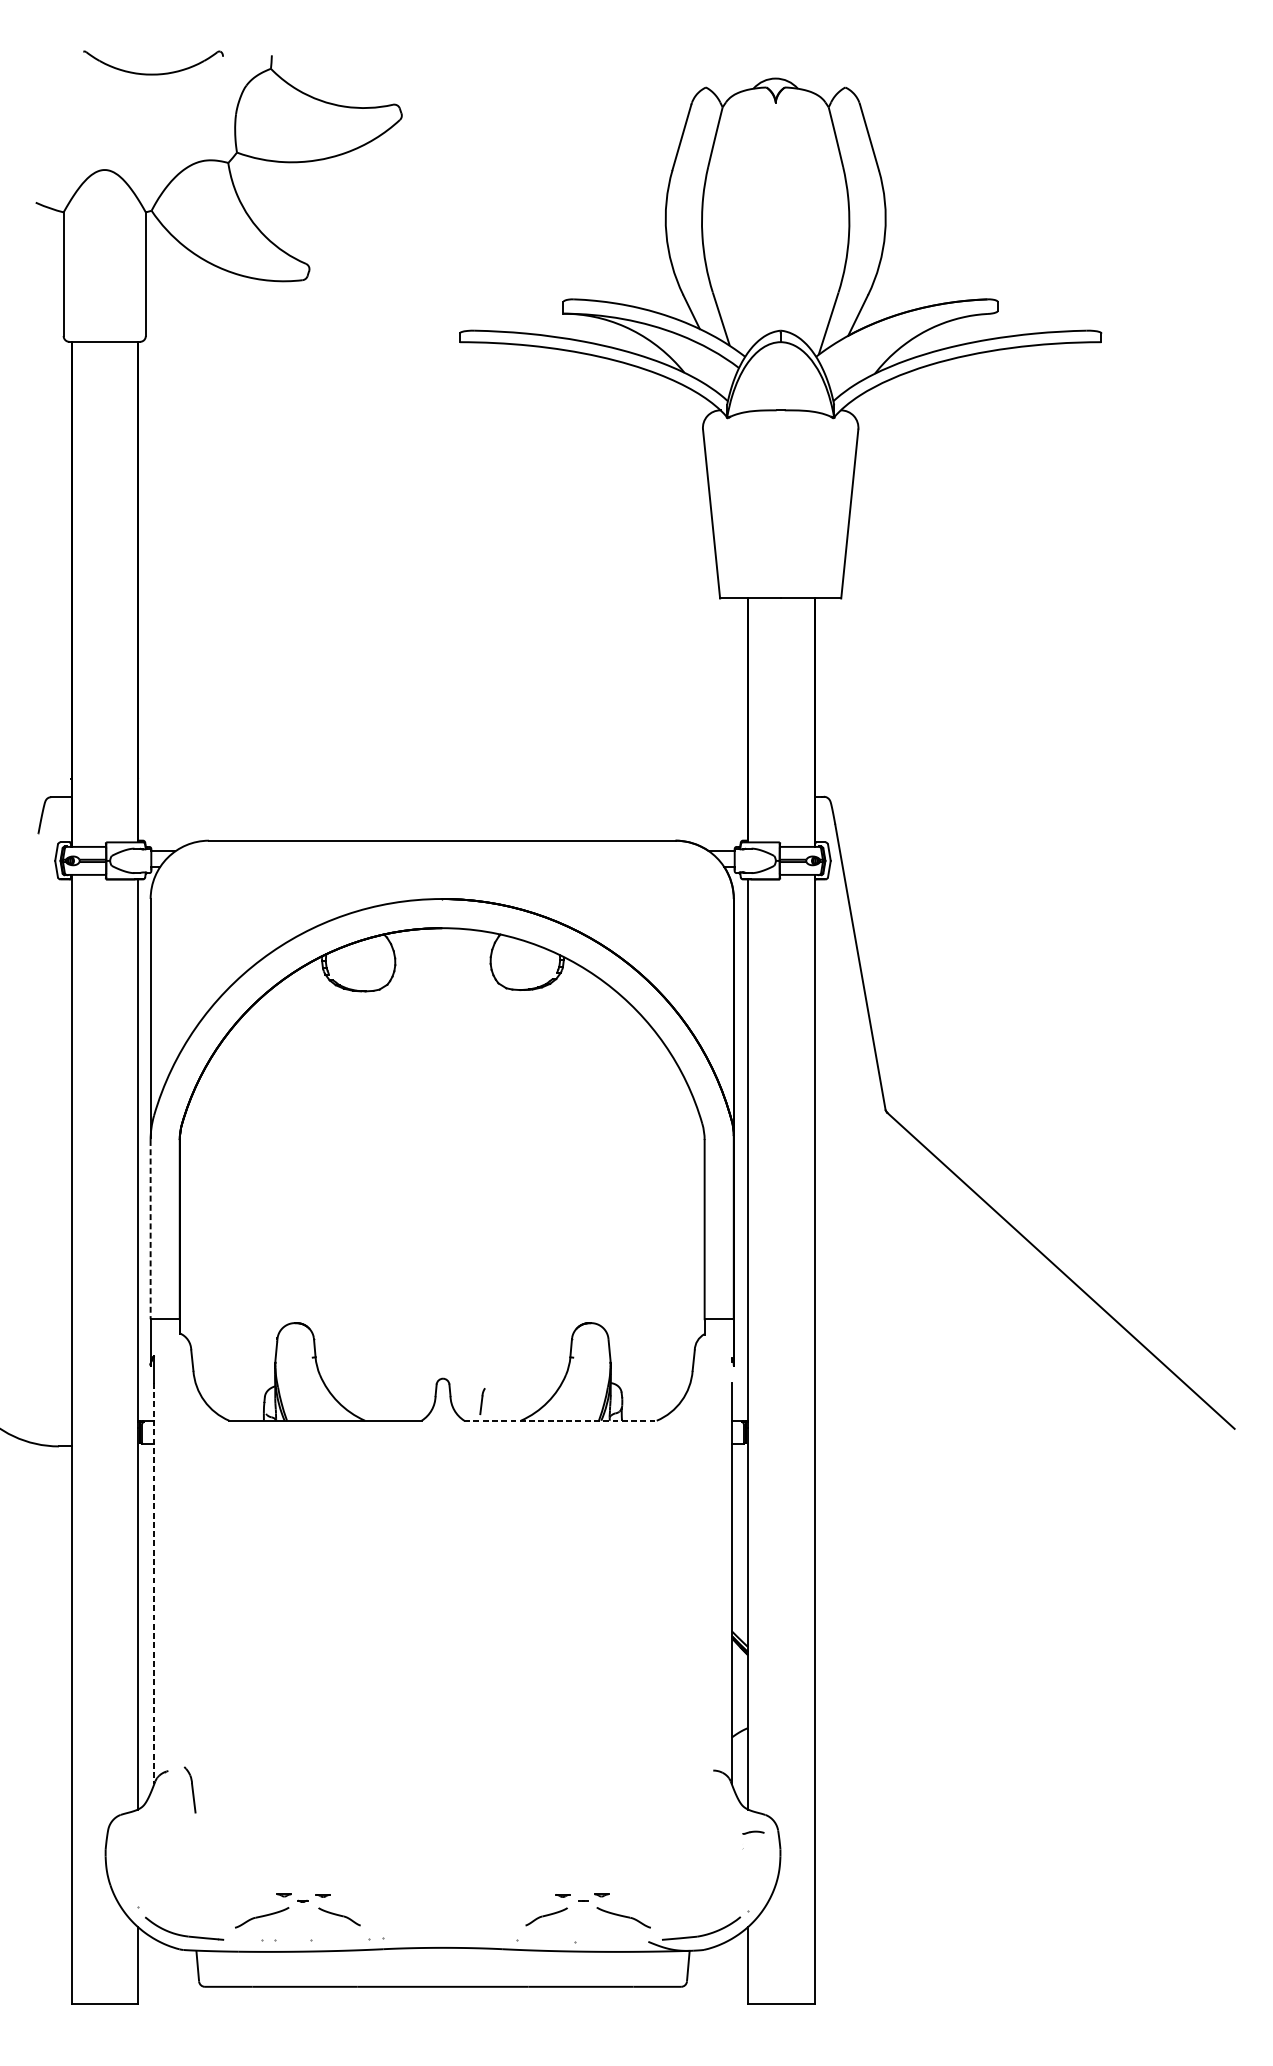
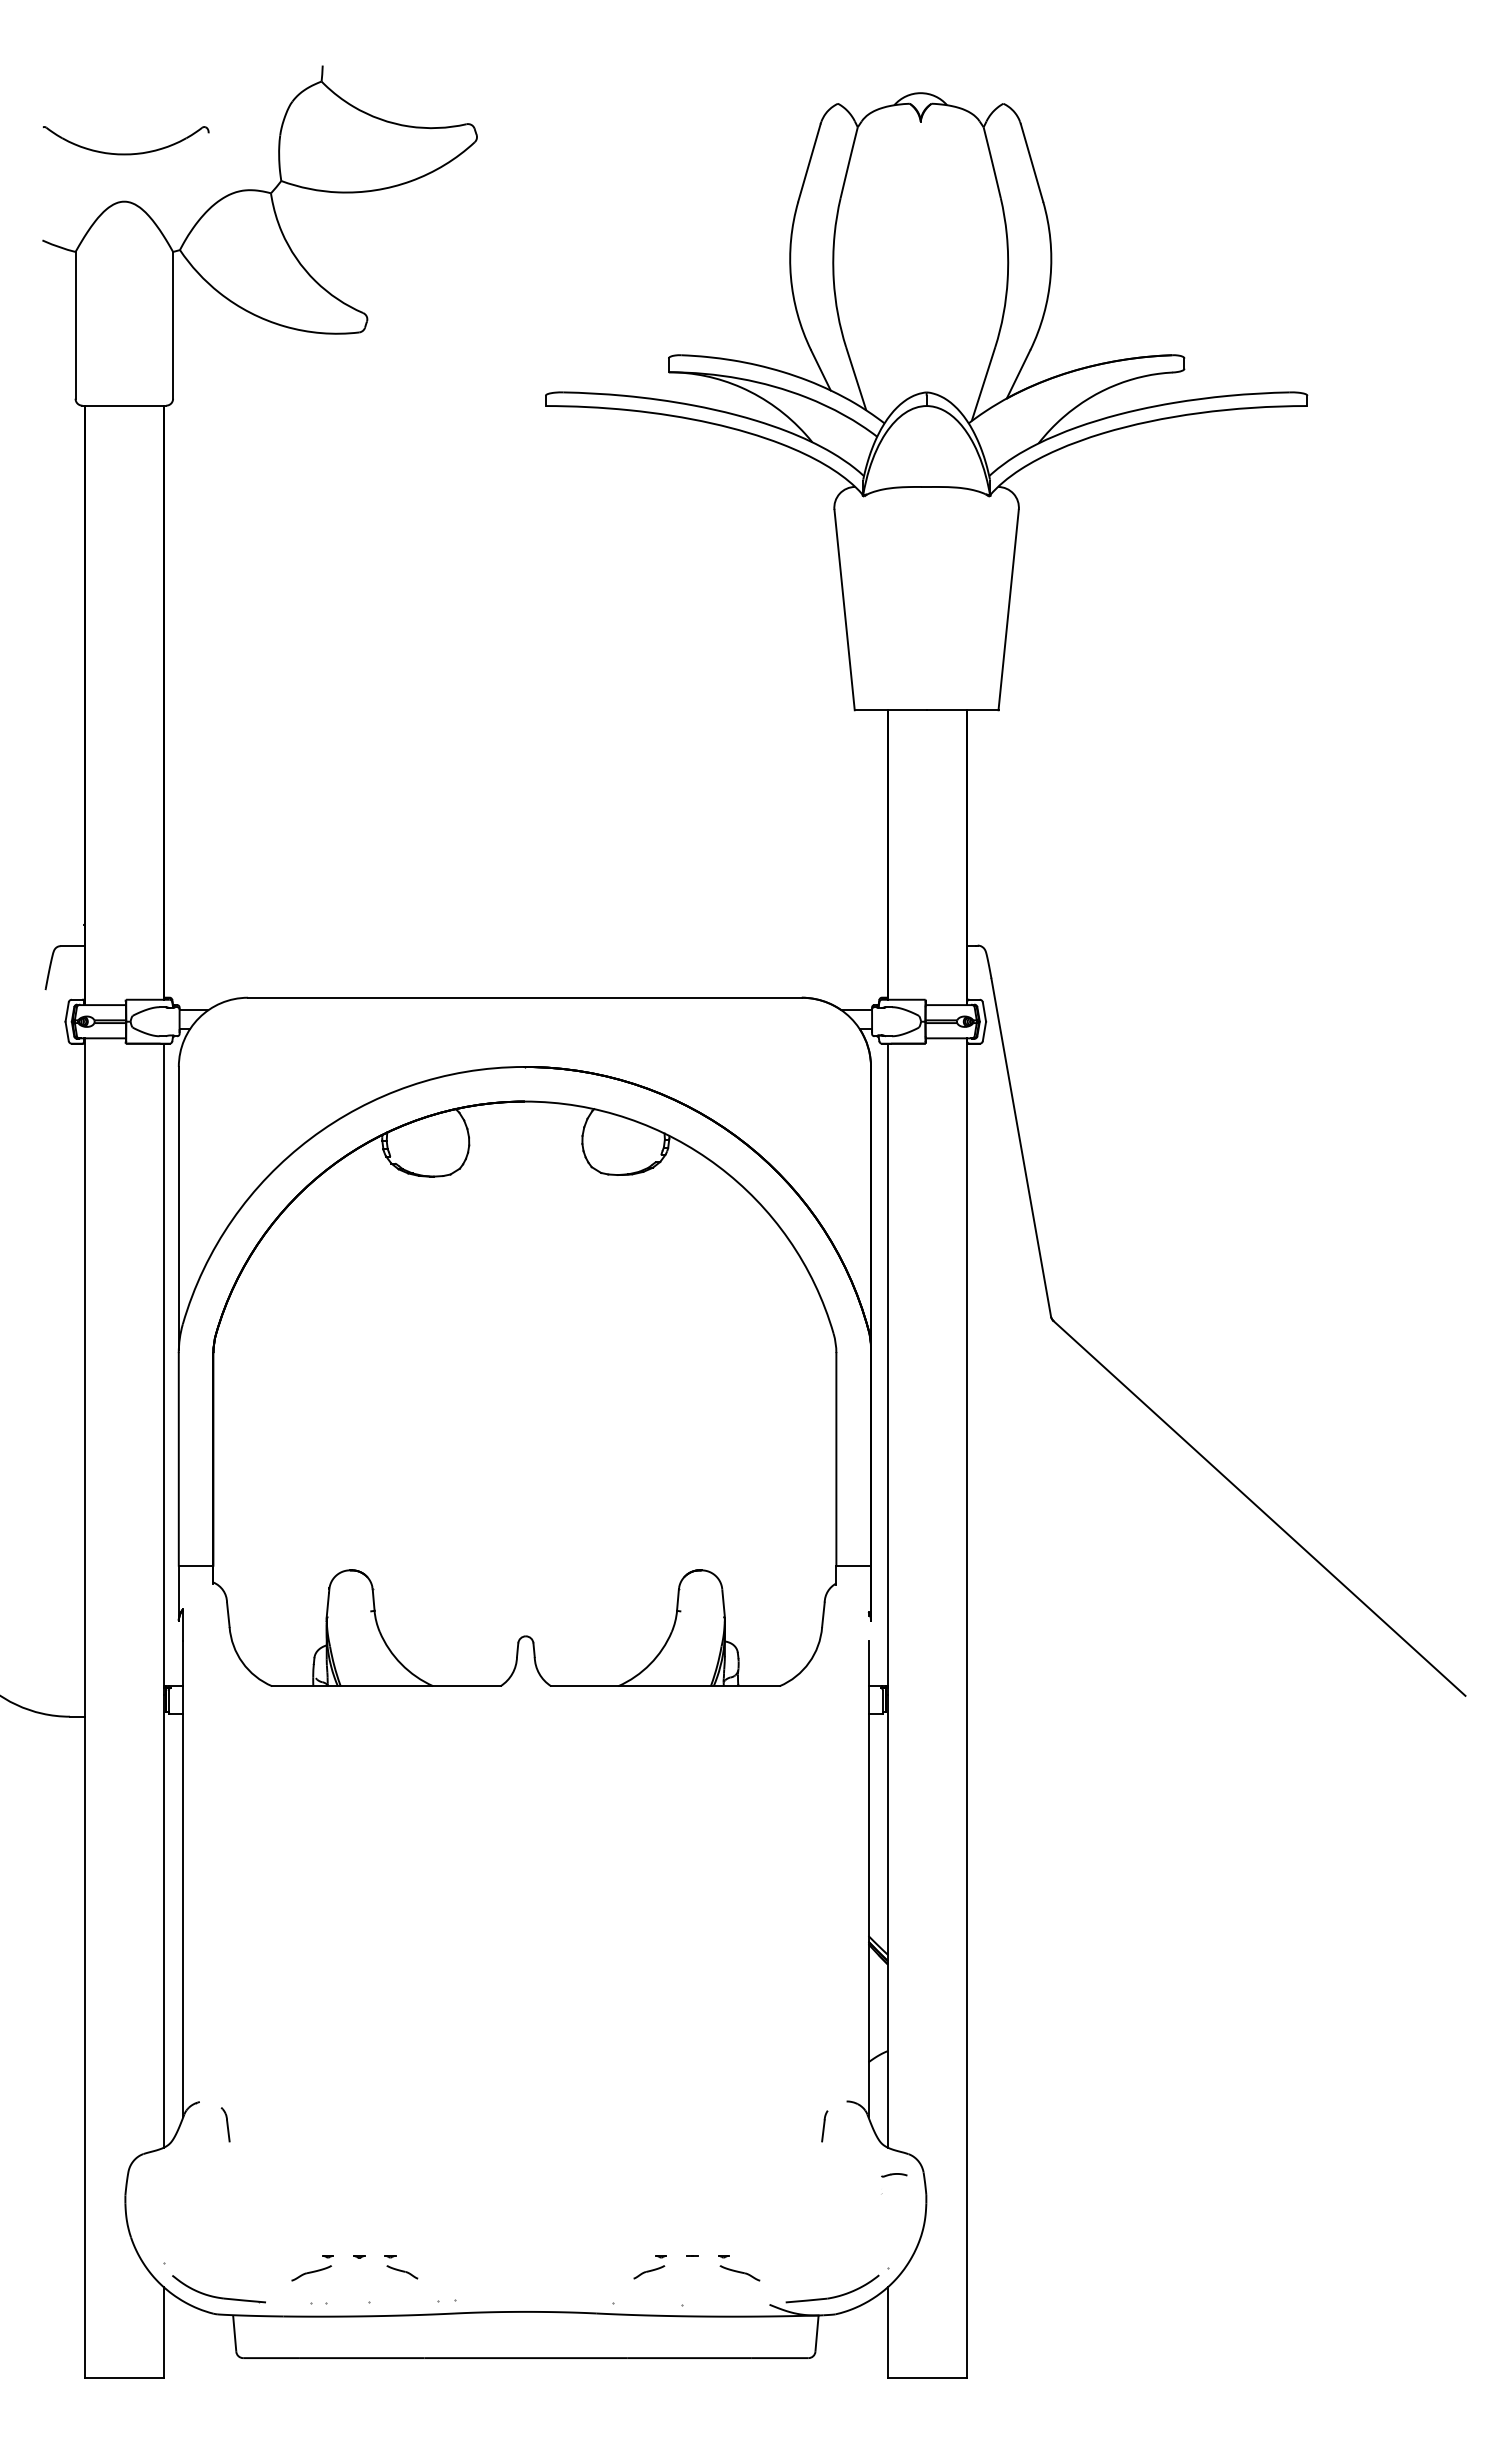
part: (152, 73) -> (125, 153), moved
line: (150, 1229) -> (178, 1459), dashed -> solid
part: (482, 1401) -> (824, 2126), moved
line: (560, 1420) -> (665, 1686), dashed -> solid
line: (154, 1583) -> (183, 1879), dashed -> solid
part: (189, 1789) -> (225, 2124), size x0.62
part: (338, 1910) -> (401, 2267), size x0.62
part: (547, 1910) -> (649, 2267), size x0.62
part: (263, 1911) -> (312, 2268), size x0.62
part: (623, 1911) -> (739, 2268), size x0.62

